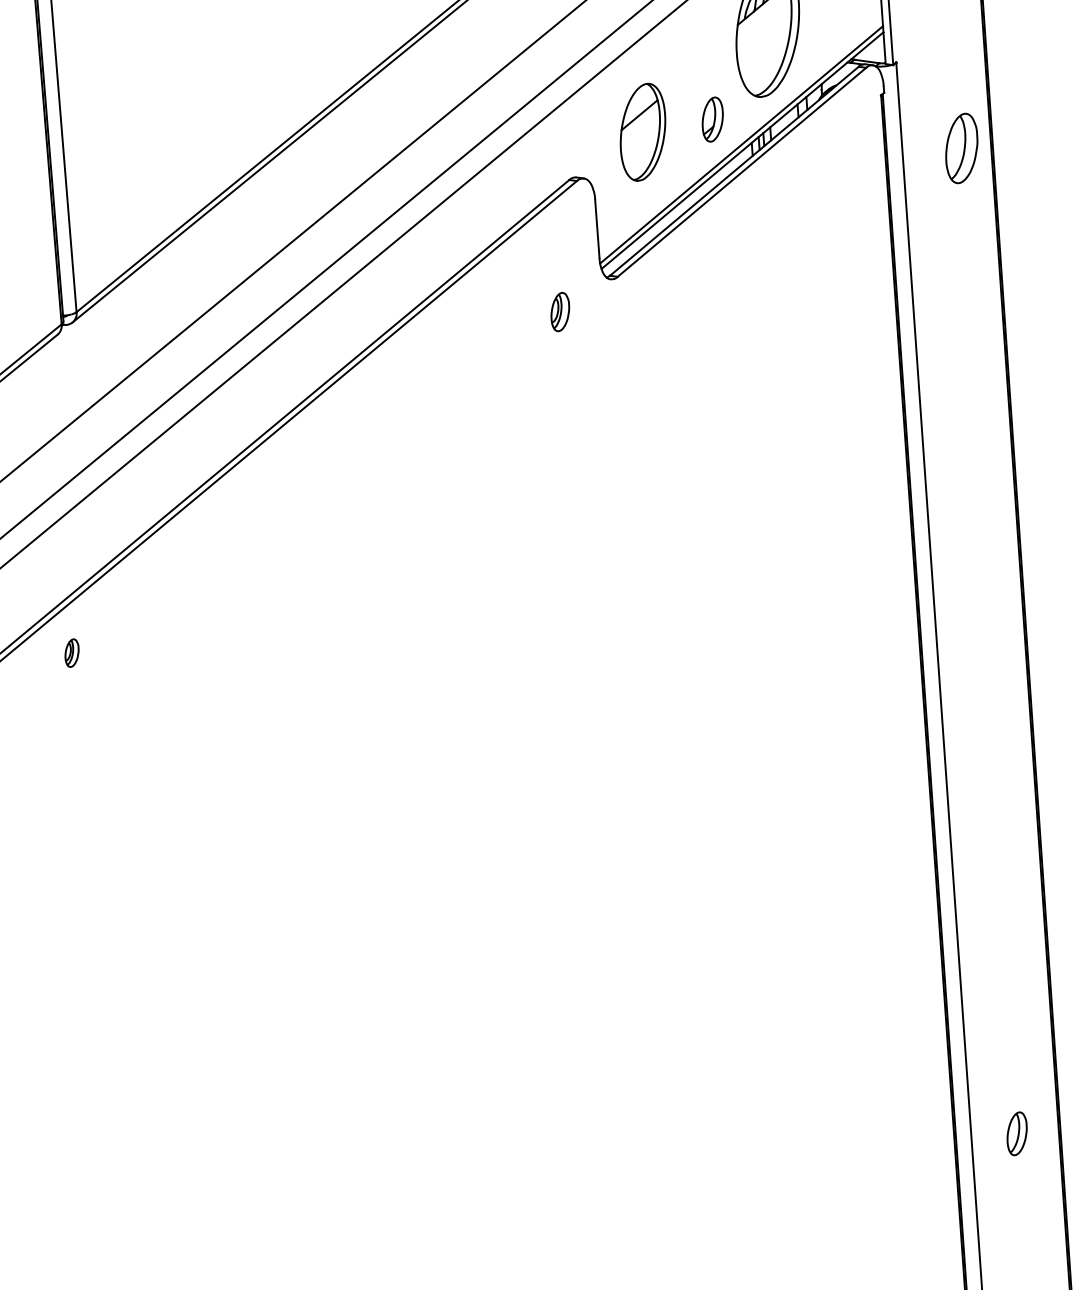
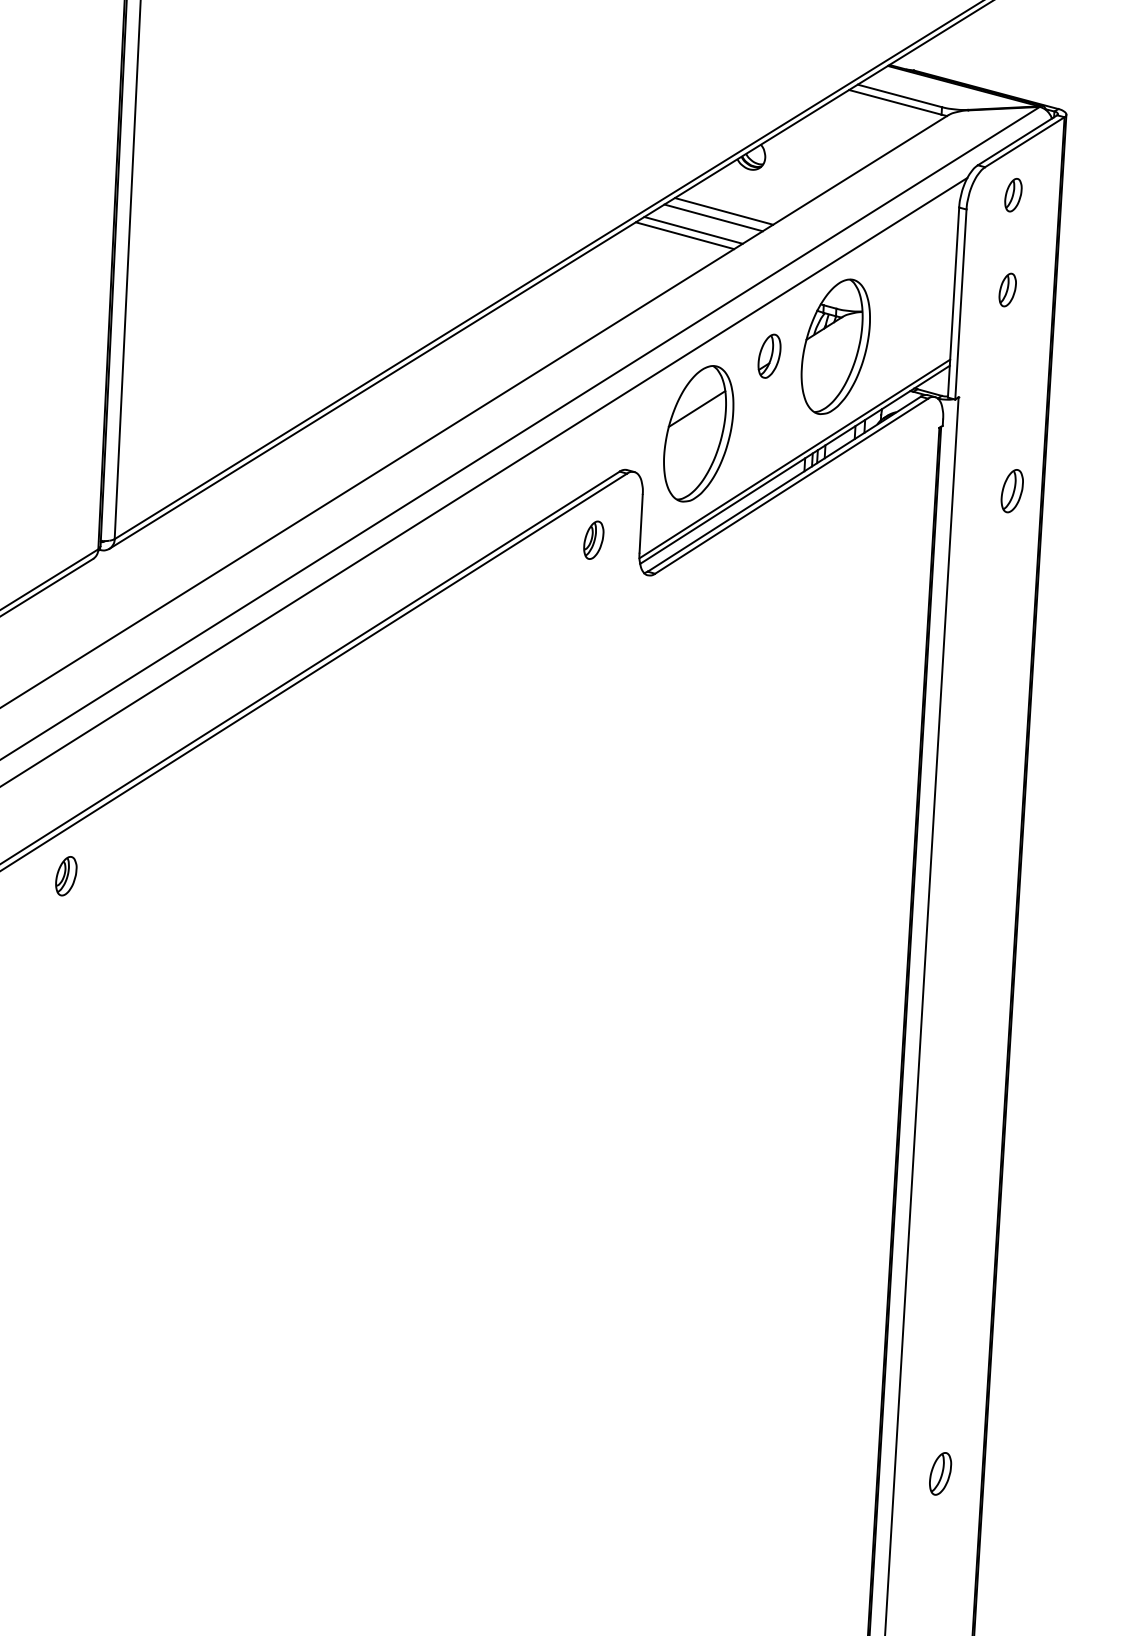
part: (712, 118) -> (769, 355), moved
part: (642, 131) -> (698, 433), size x1.43
part: (960, 149) -> (1011, 491), size x0.62
part: (559, 311) -> (593, 539), moved
part: (72, 653) -> (66, 876), size x1.43

